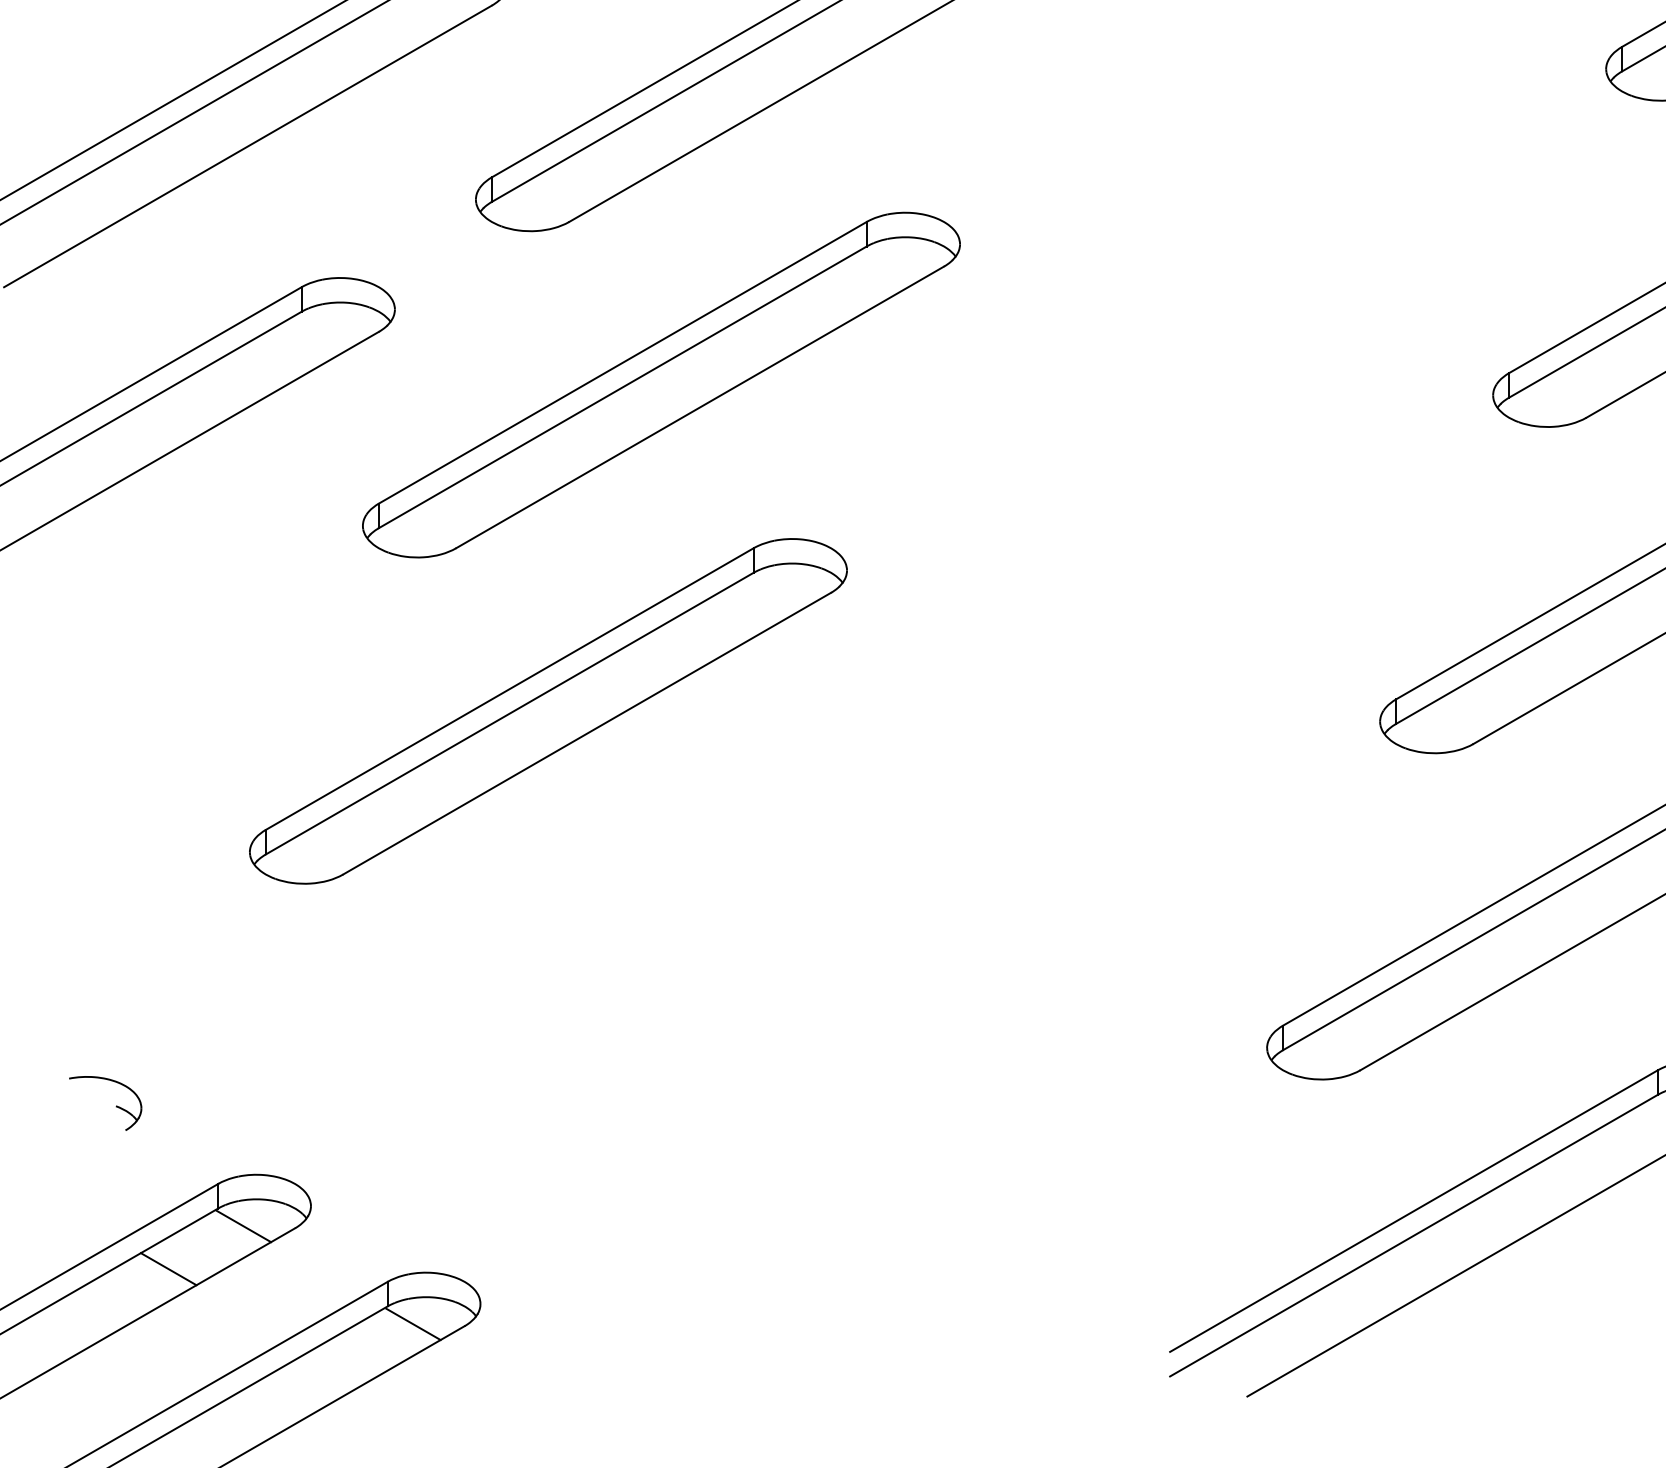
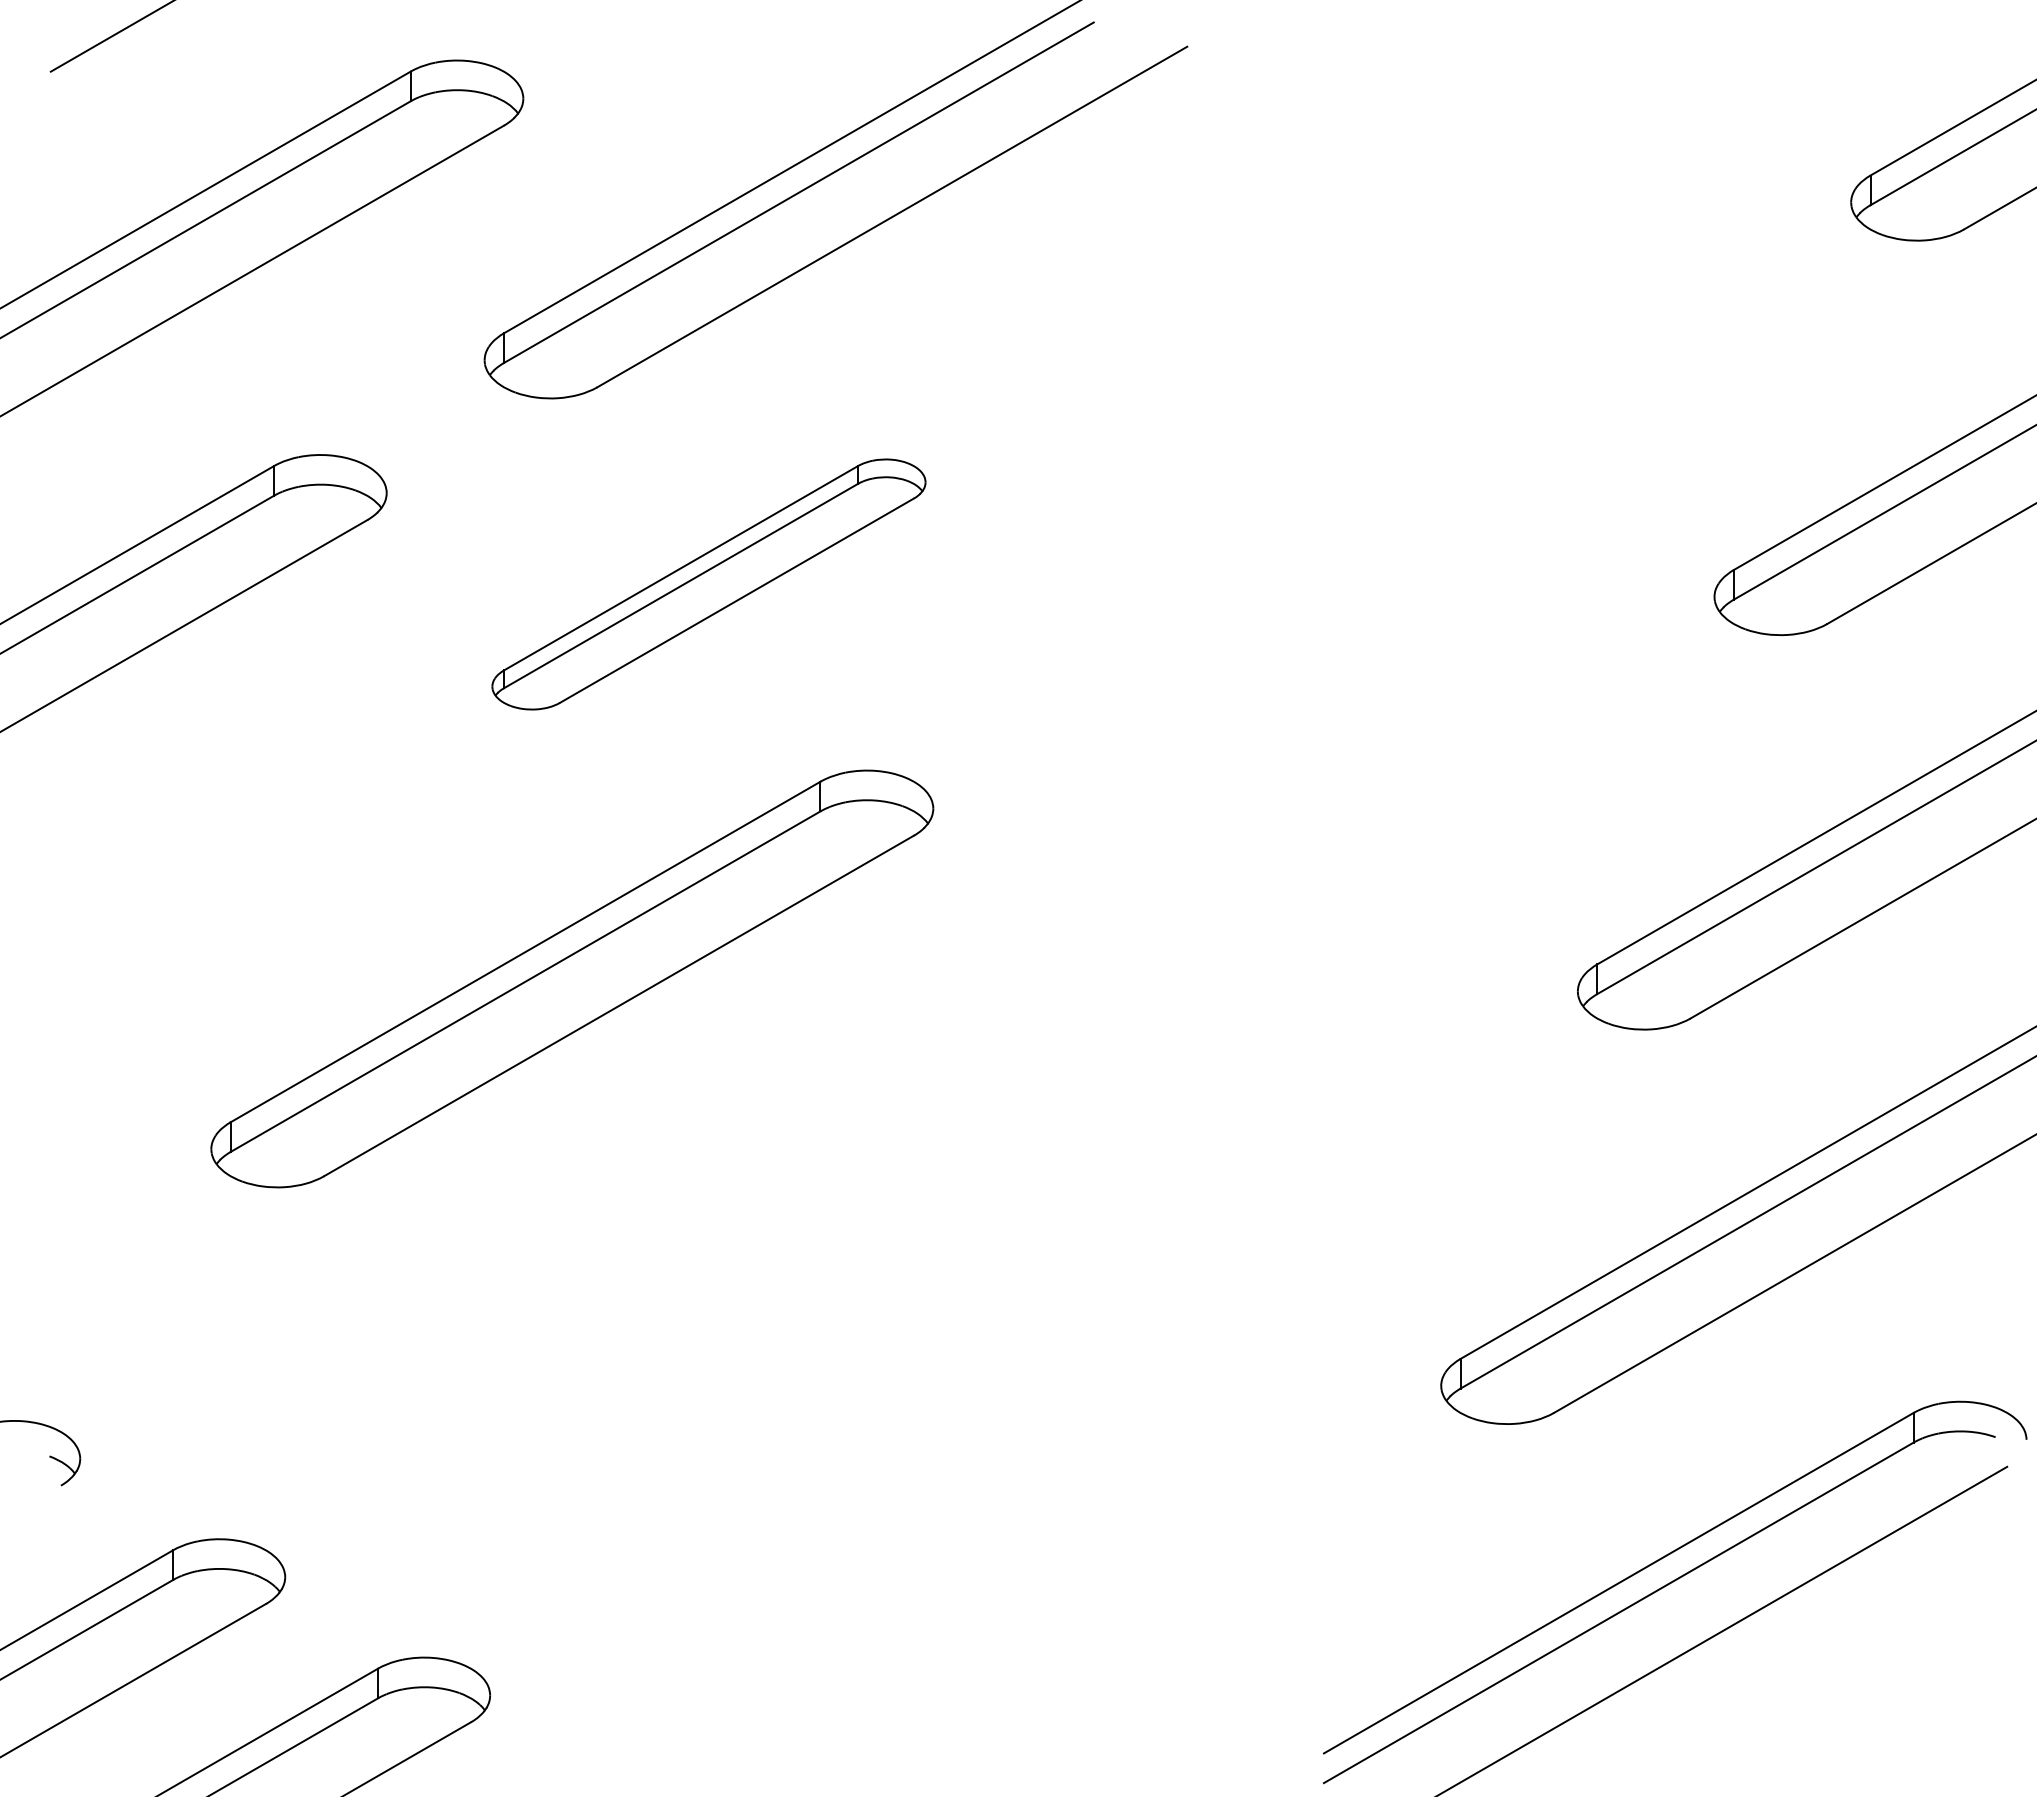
part: (661, 385) -> (708, 584), size x0.6
line: (243, 1226) -> (203, 1601), removed
line: (168, 1268) -> (112, 1652), removed
line: (412, 1324) -> (408, 1720), removed

